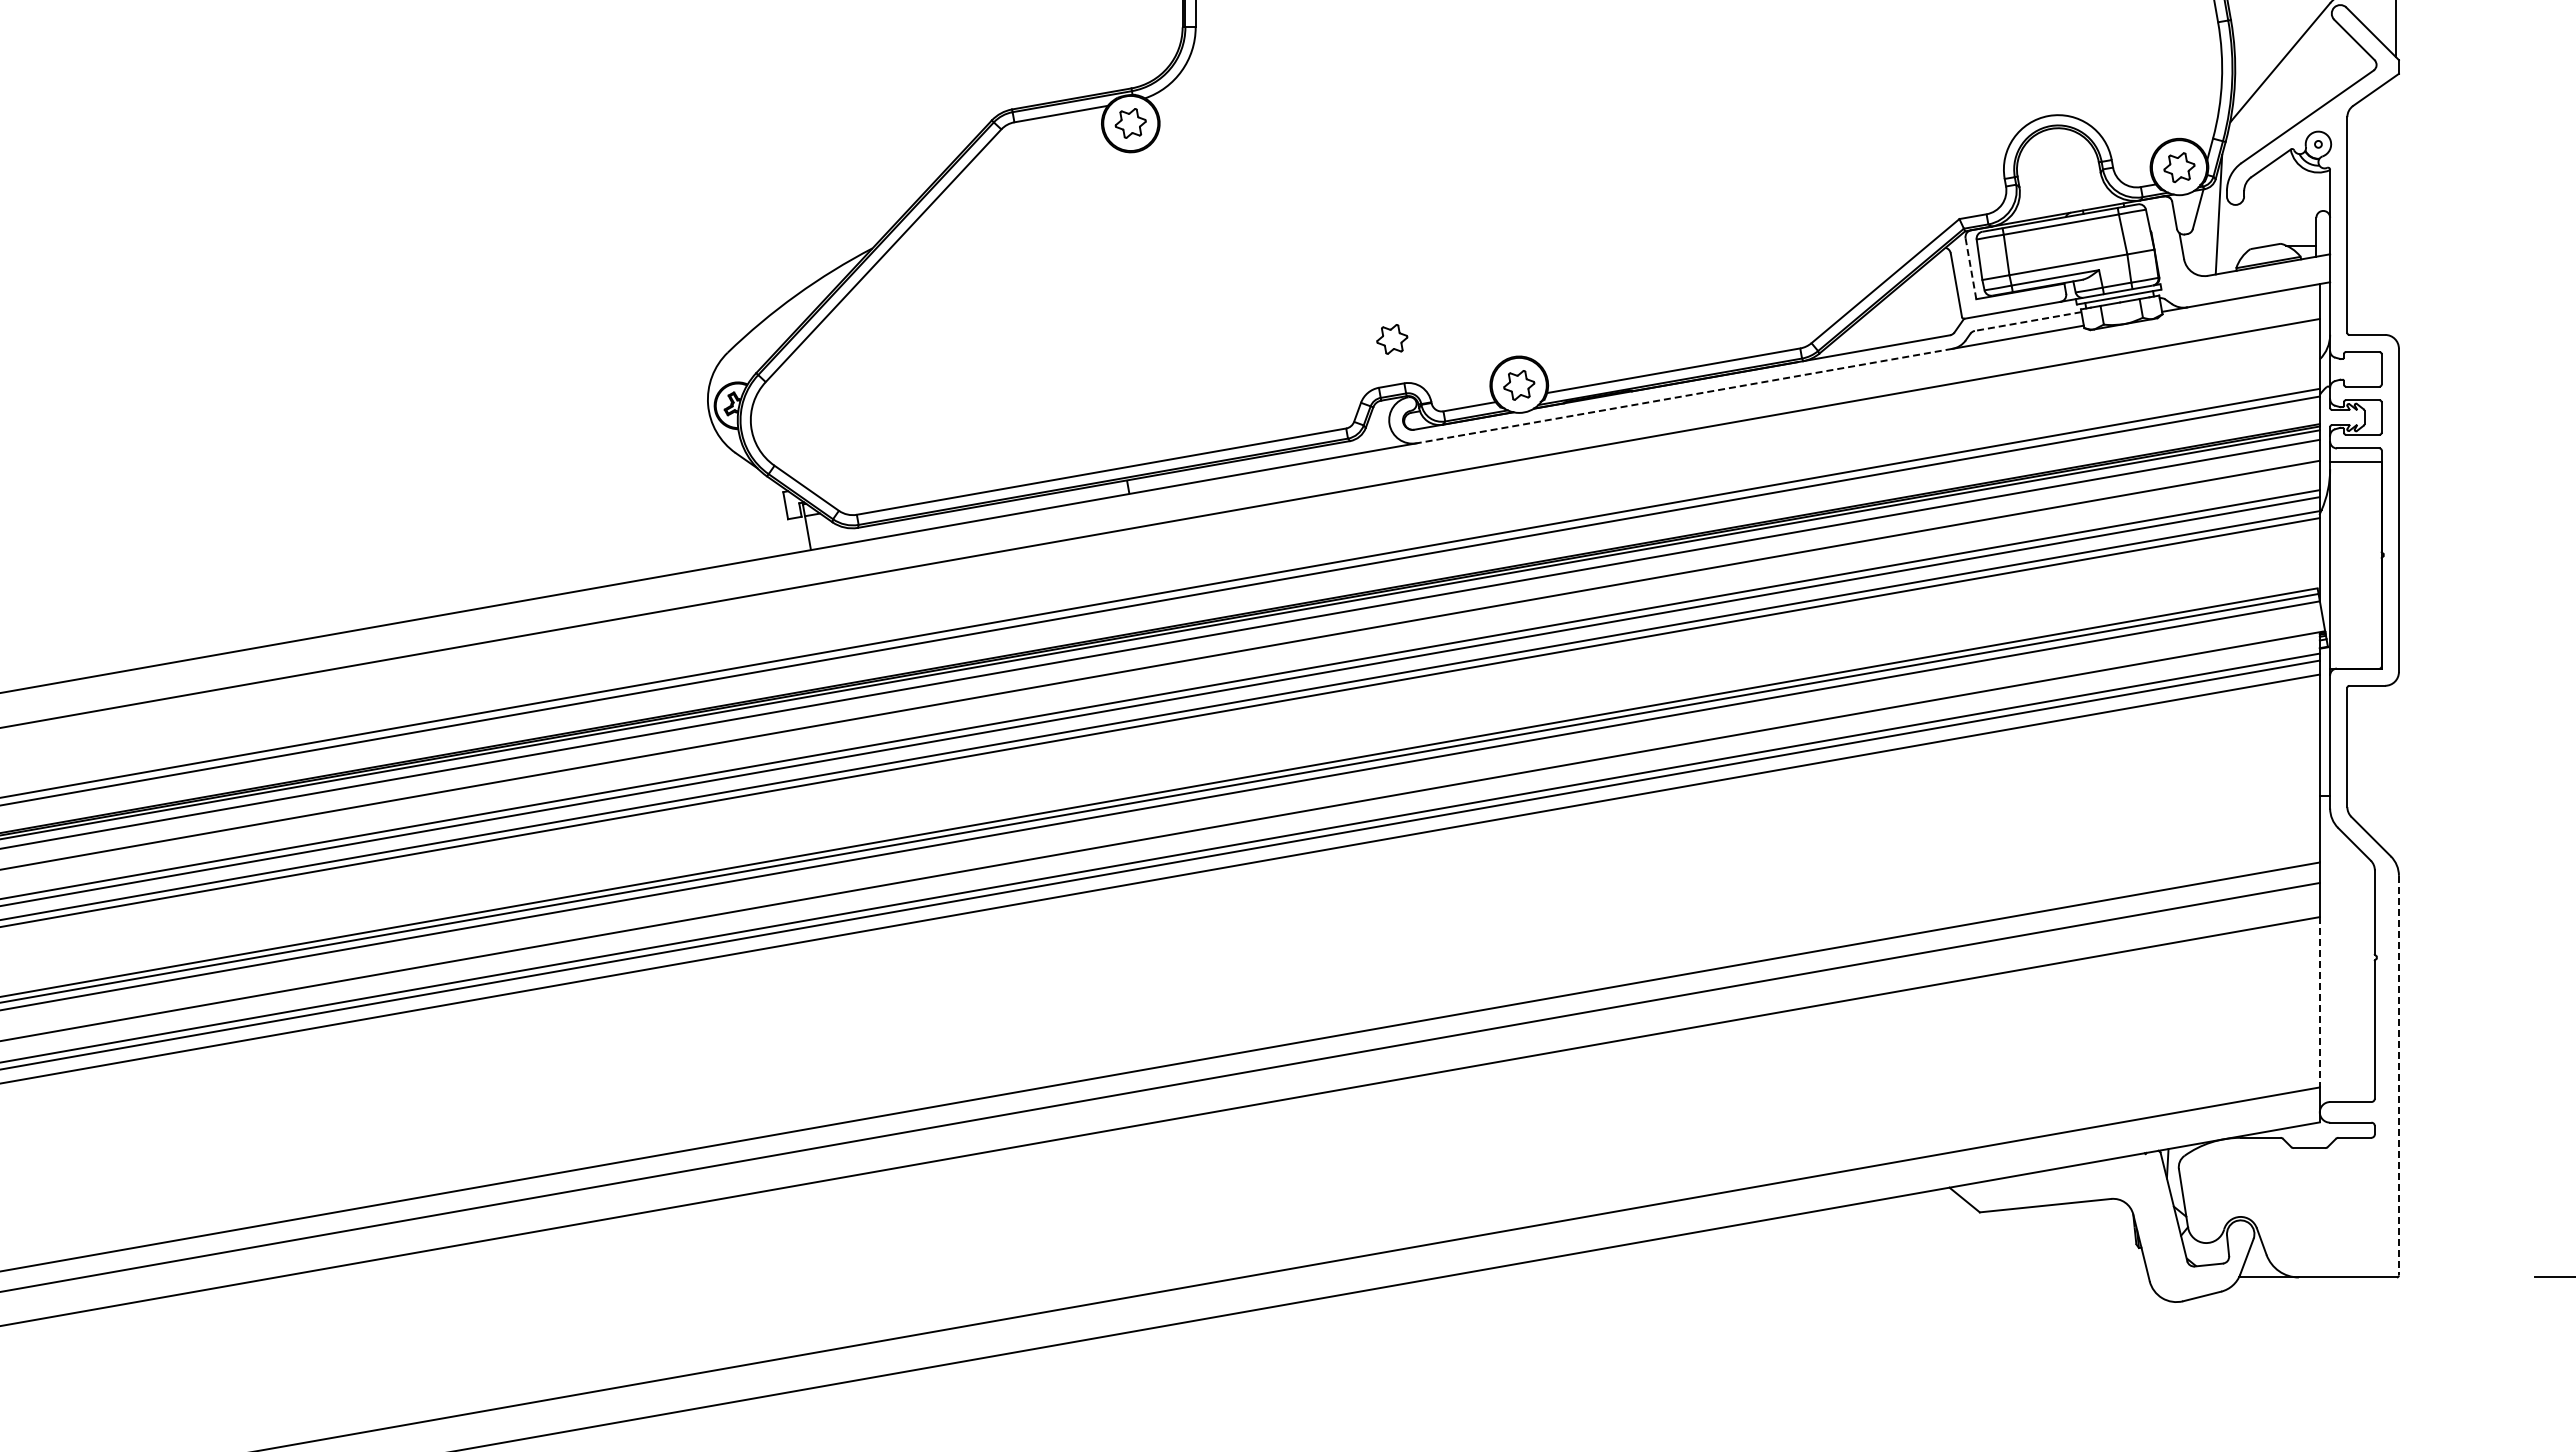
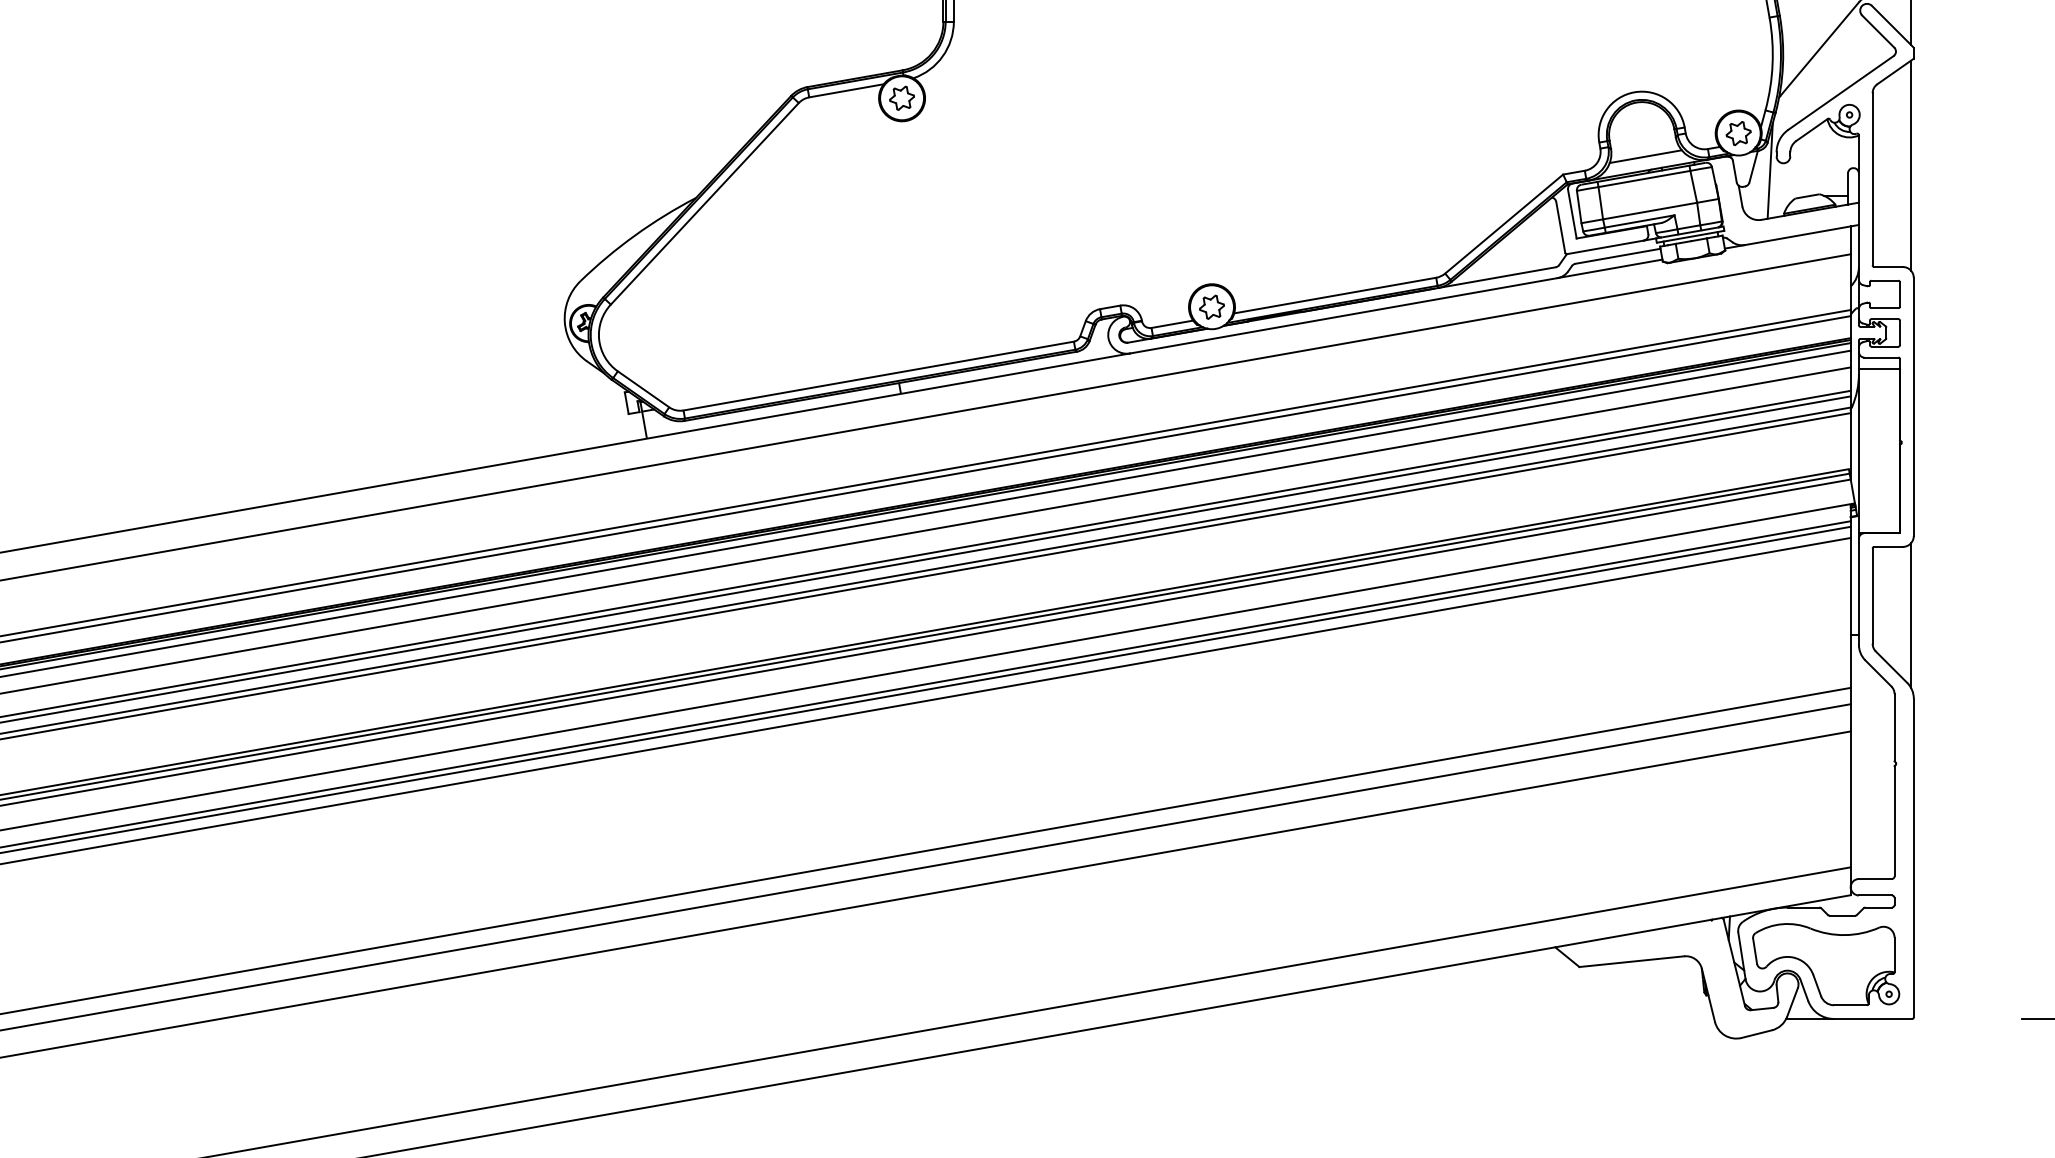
line: (2062, 196) -> (1645, 156), added
line: (2395, 207) -> (1911, 165), added
line: (1970, 268) -> (1571, 214), dashed -> solid
line: (2027, 321) -> (1617, 256), dashed -> solid
part: (1392, 339) -> (1110, 270), removed
line: (1684, 396) -> (1343, 316), dashed -> solid
line: (2395, 771) -> (1911, 615), added
line: (2319, 1002) -> (1850, 799), dashed -> solid
line: (2398, 1075) -> (1913, 857), dashed -> solid
part: (2288, 1209) -> (1825, 964), added

